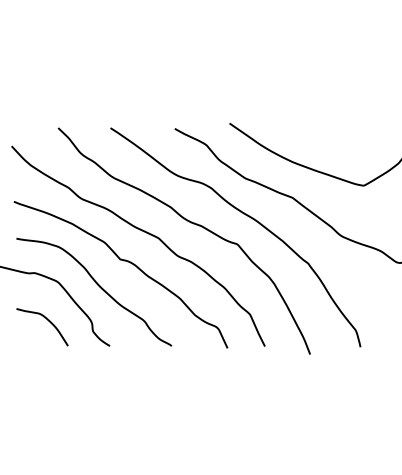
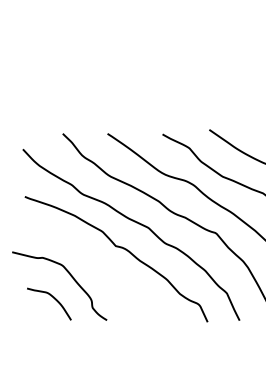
curve: (98, 286) -> (97, 269), removed

